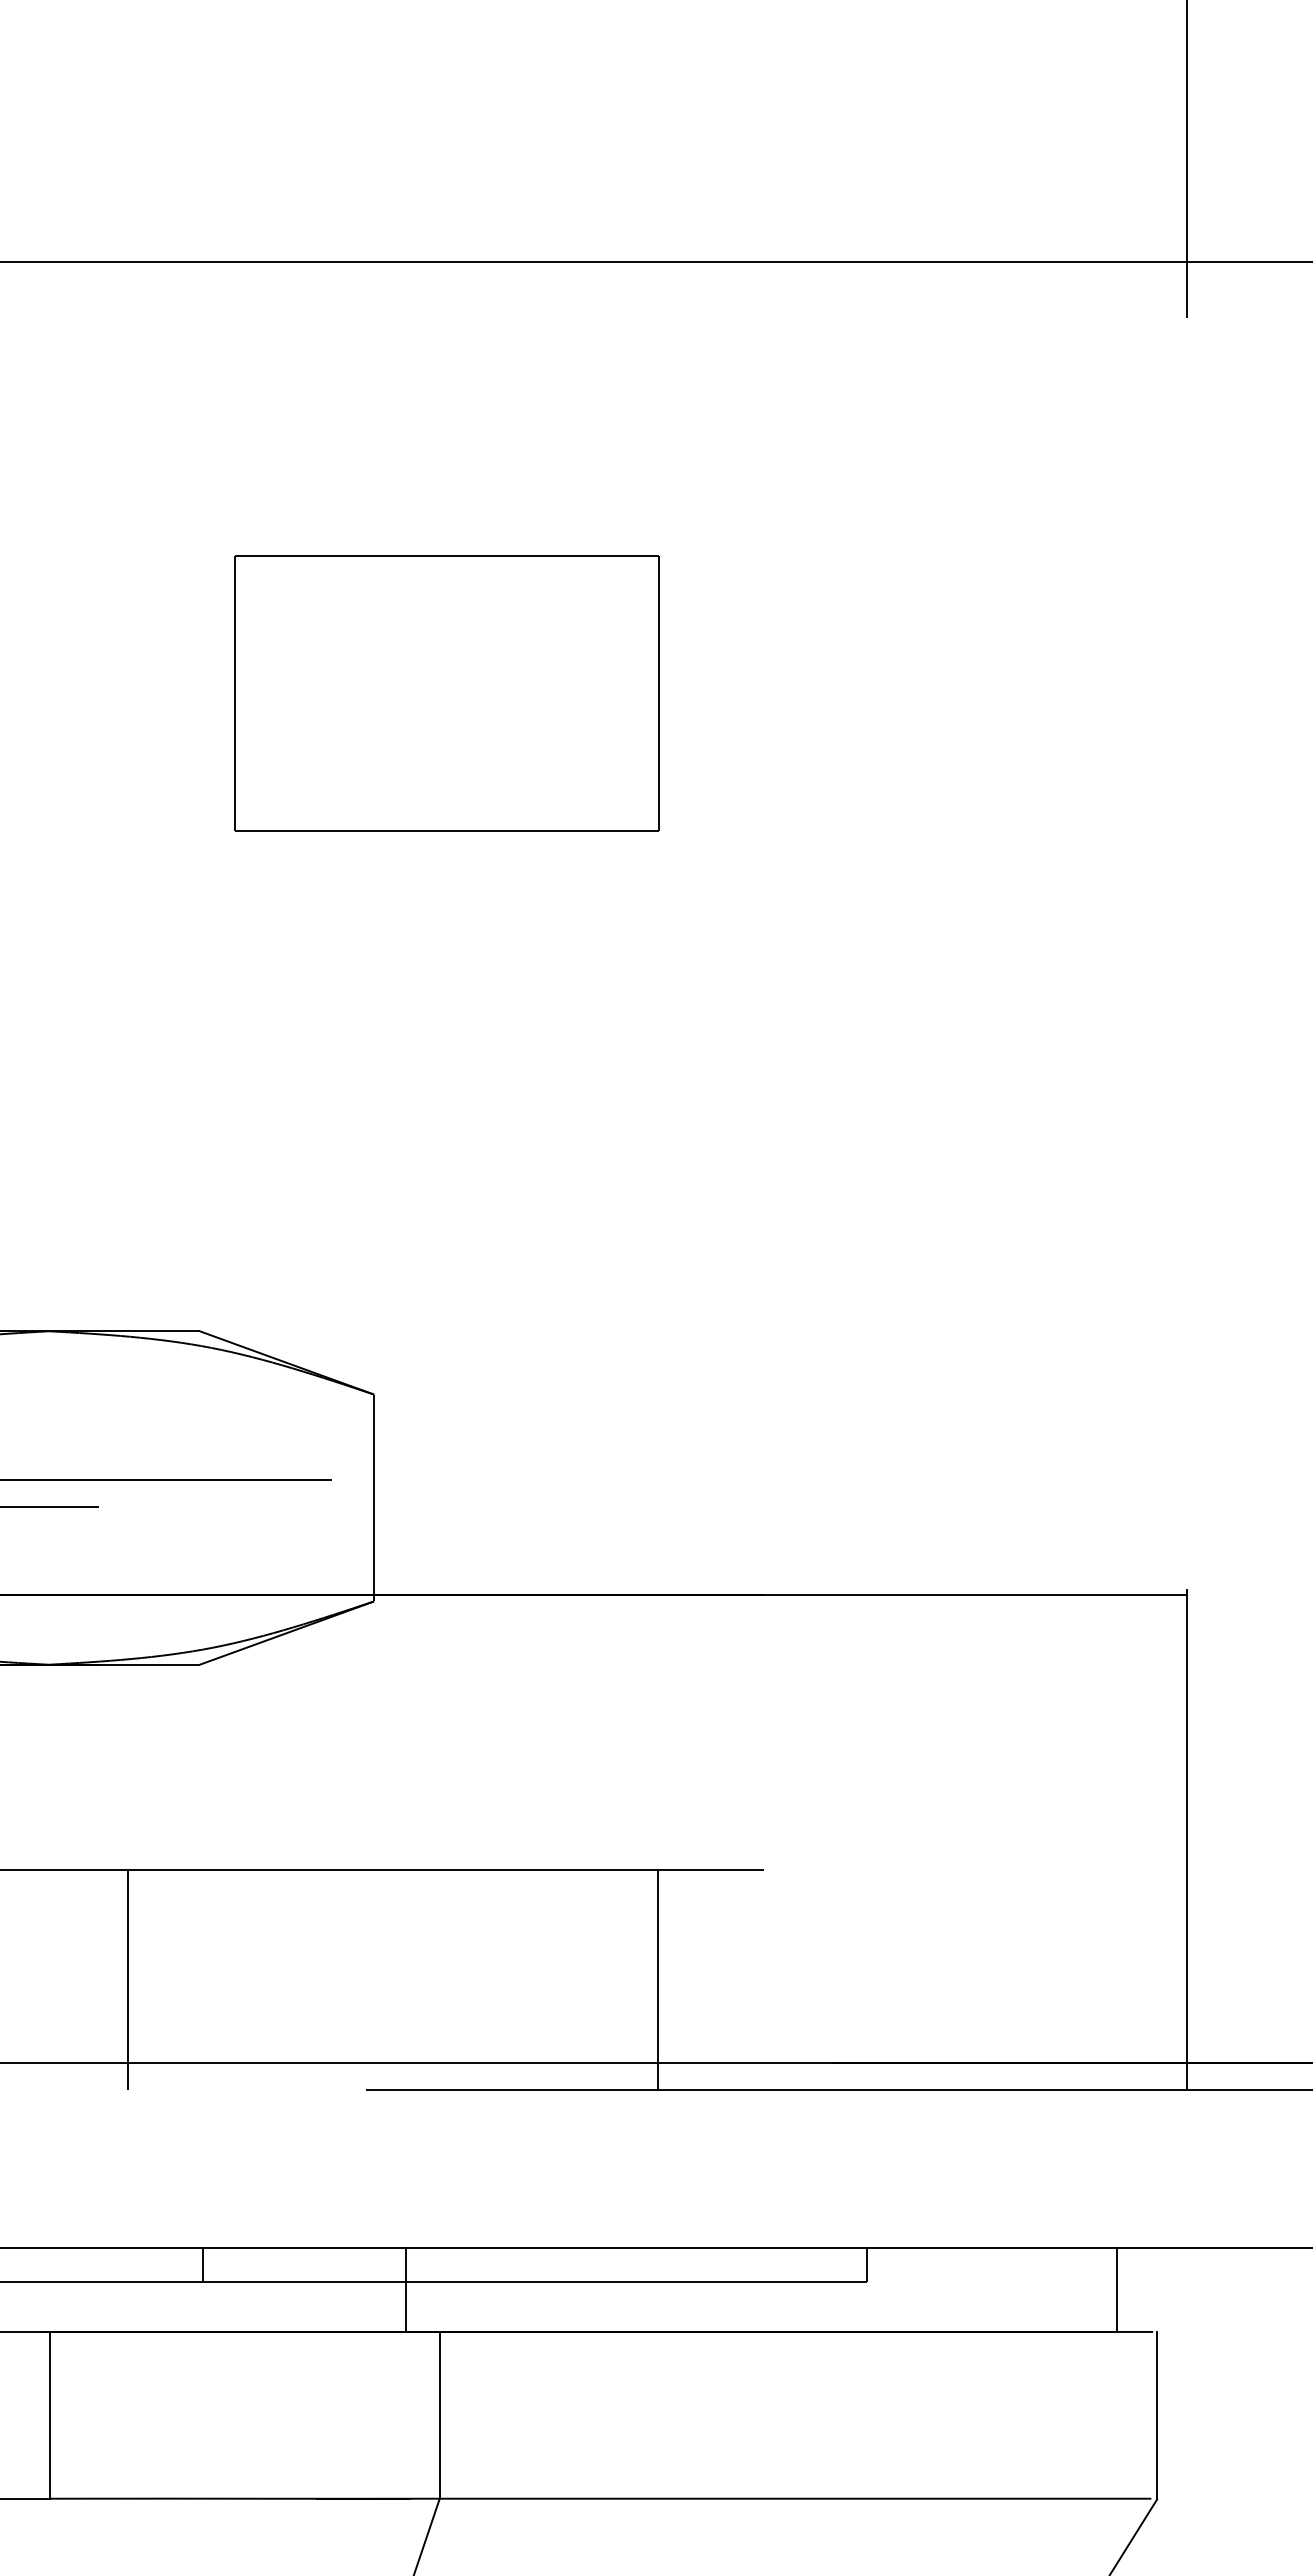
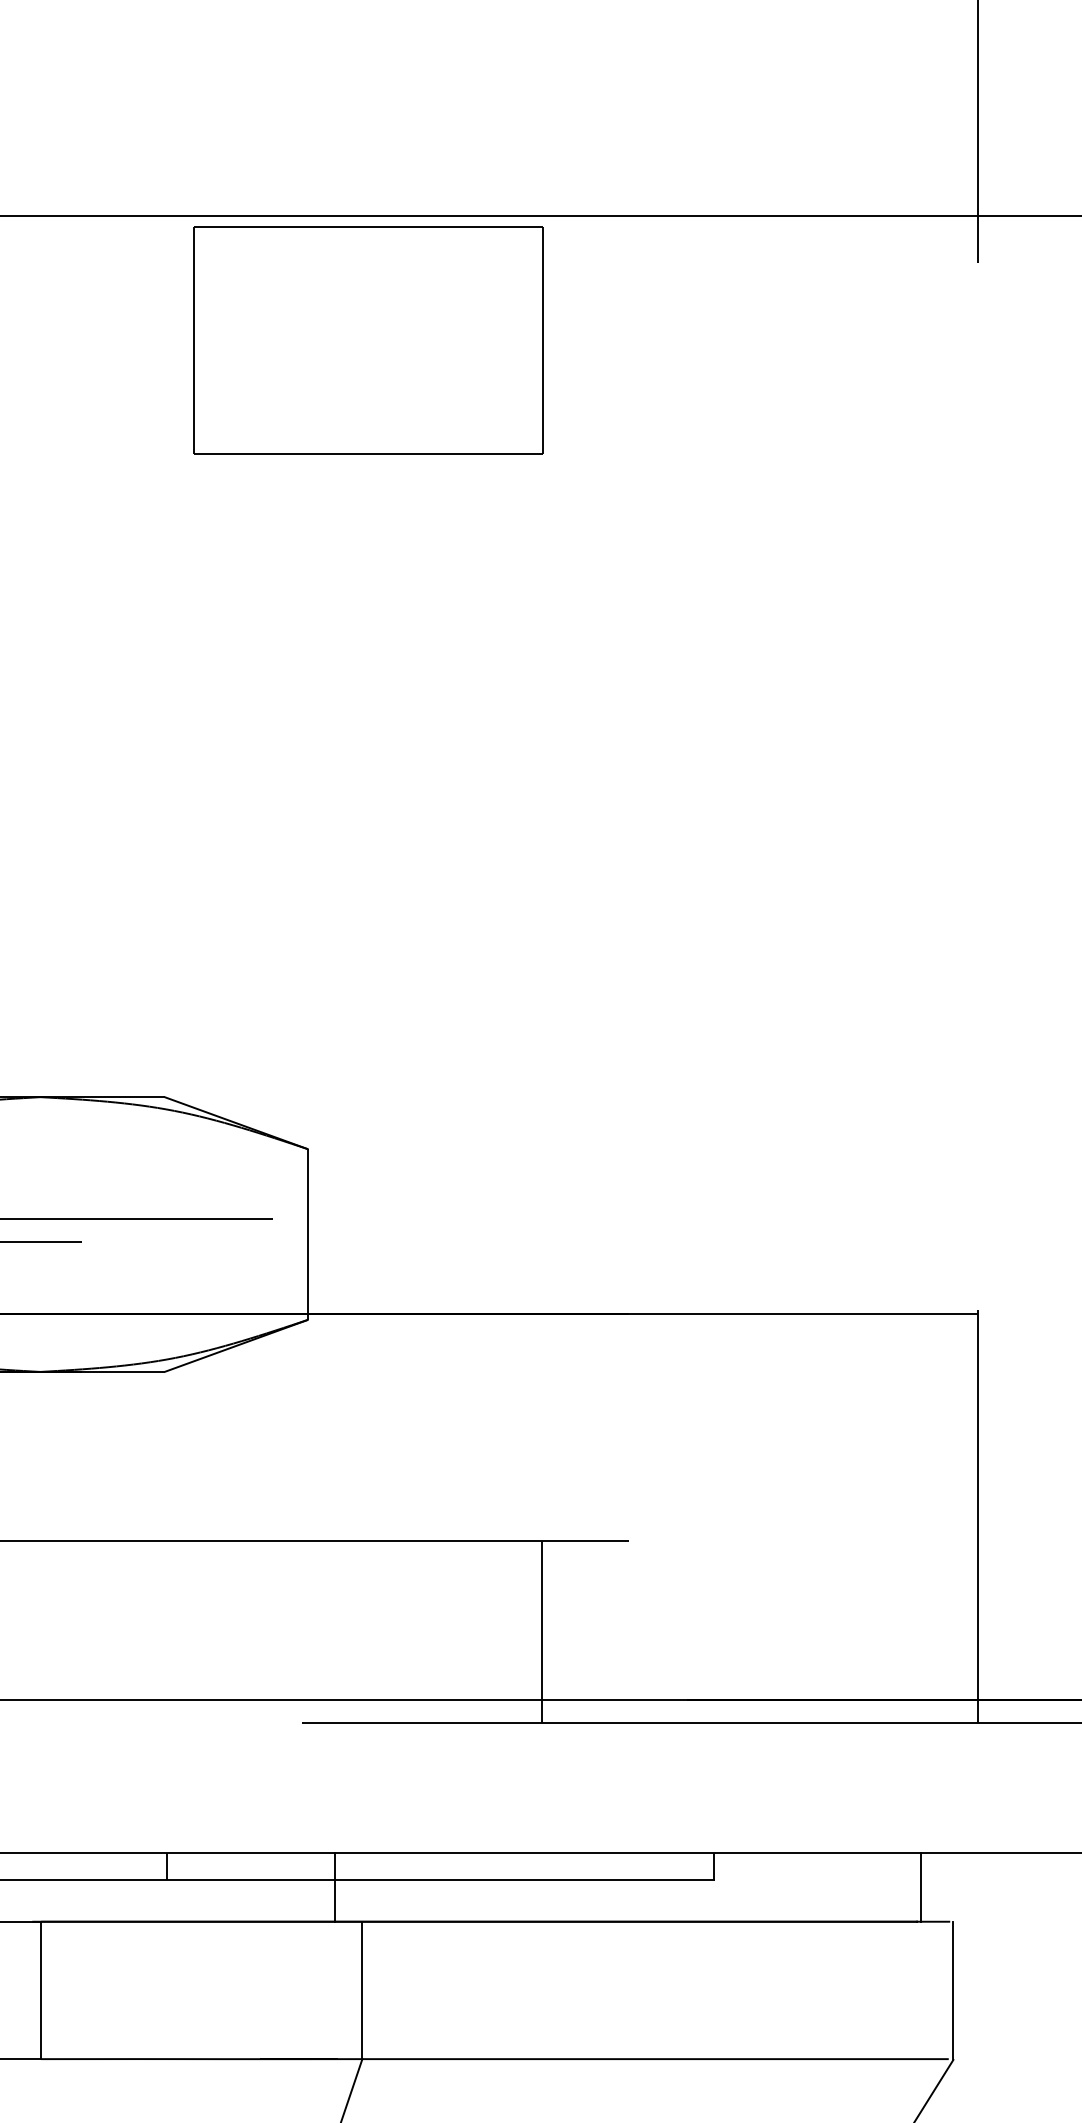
part: (446, 693) -> (367, 340), moved
line: (128, 1980) -> (105, 1632), removed

